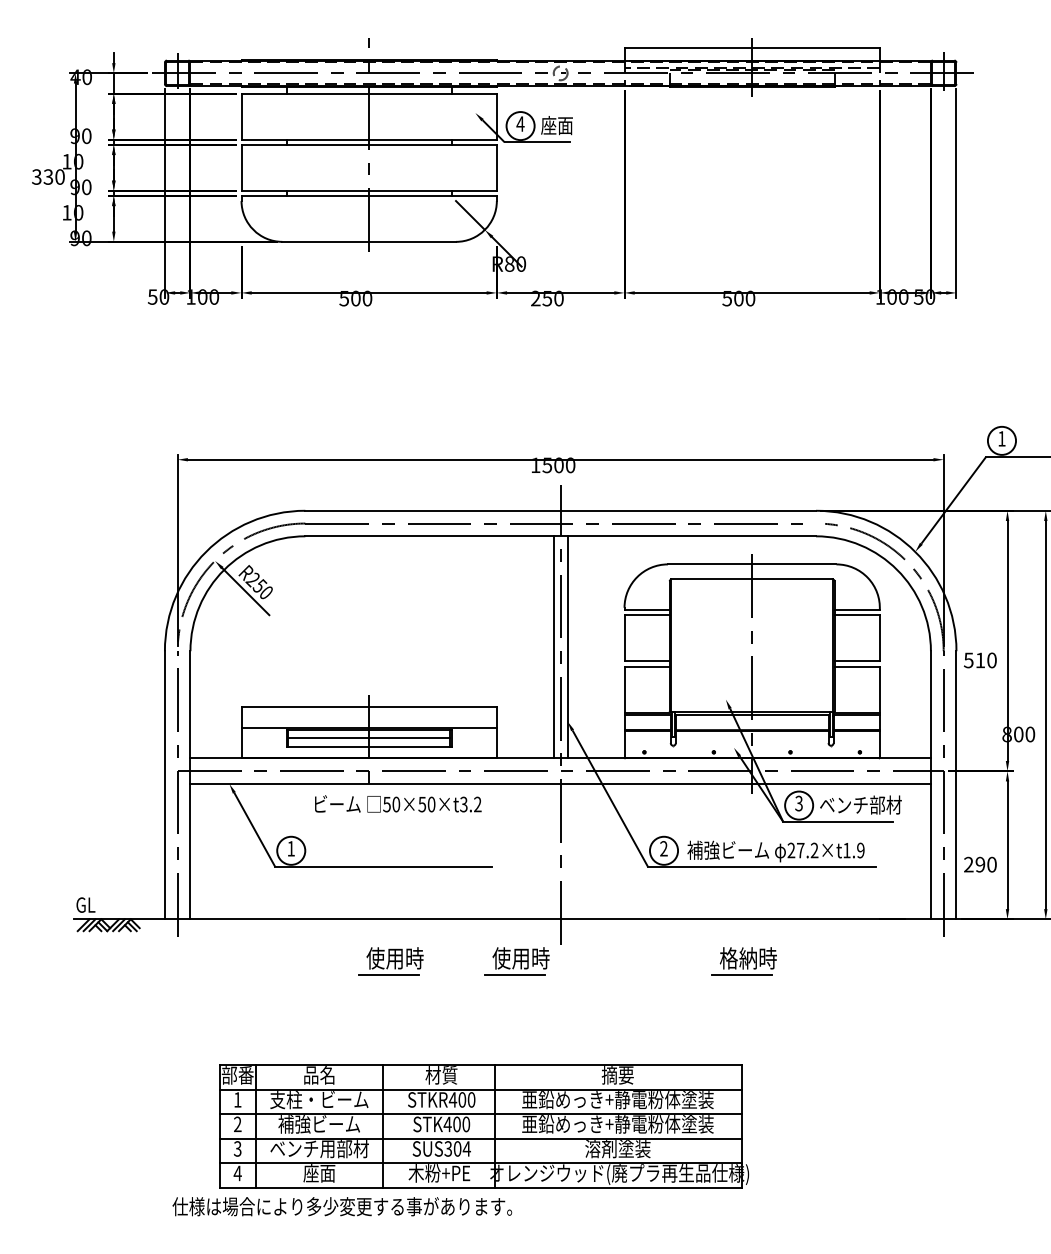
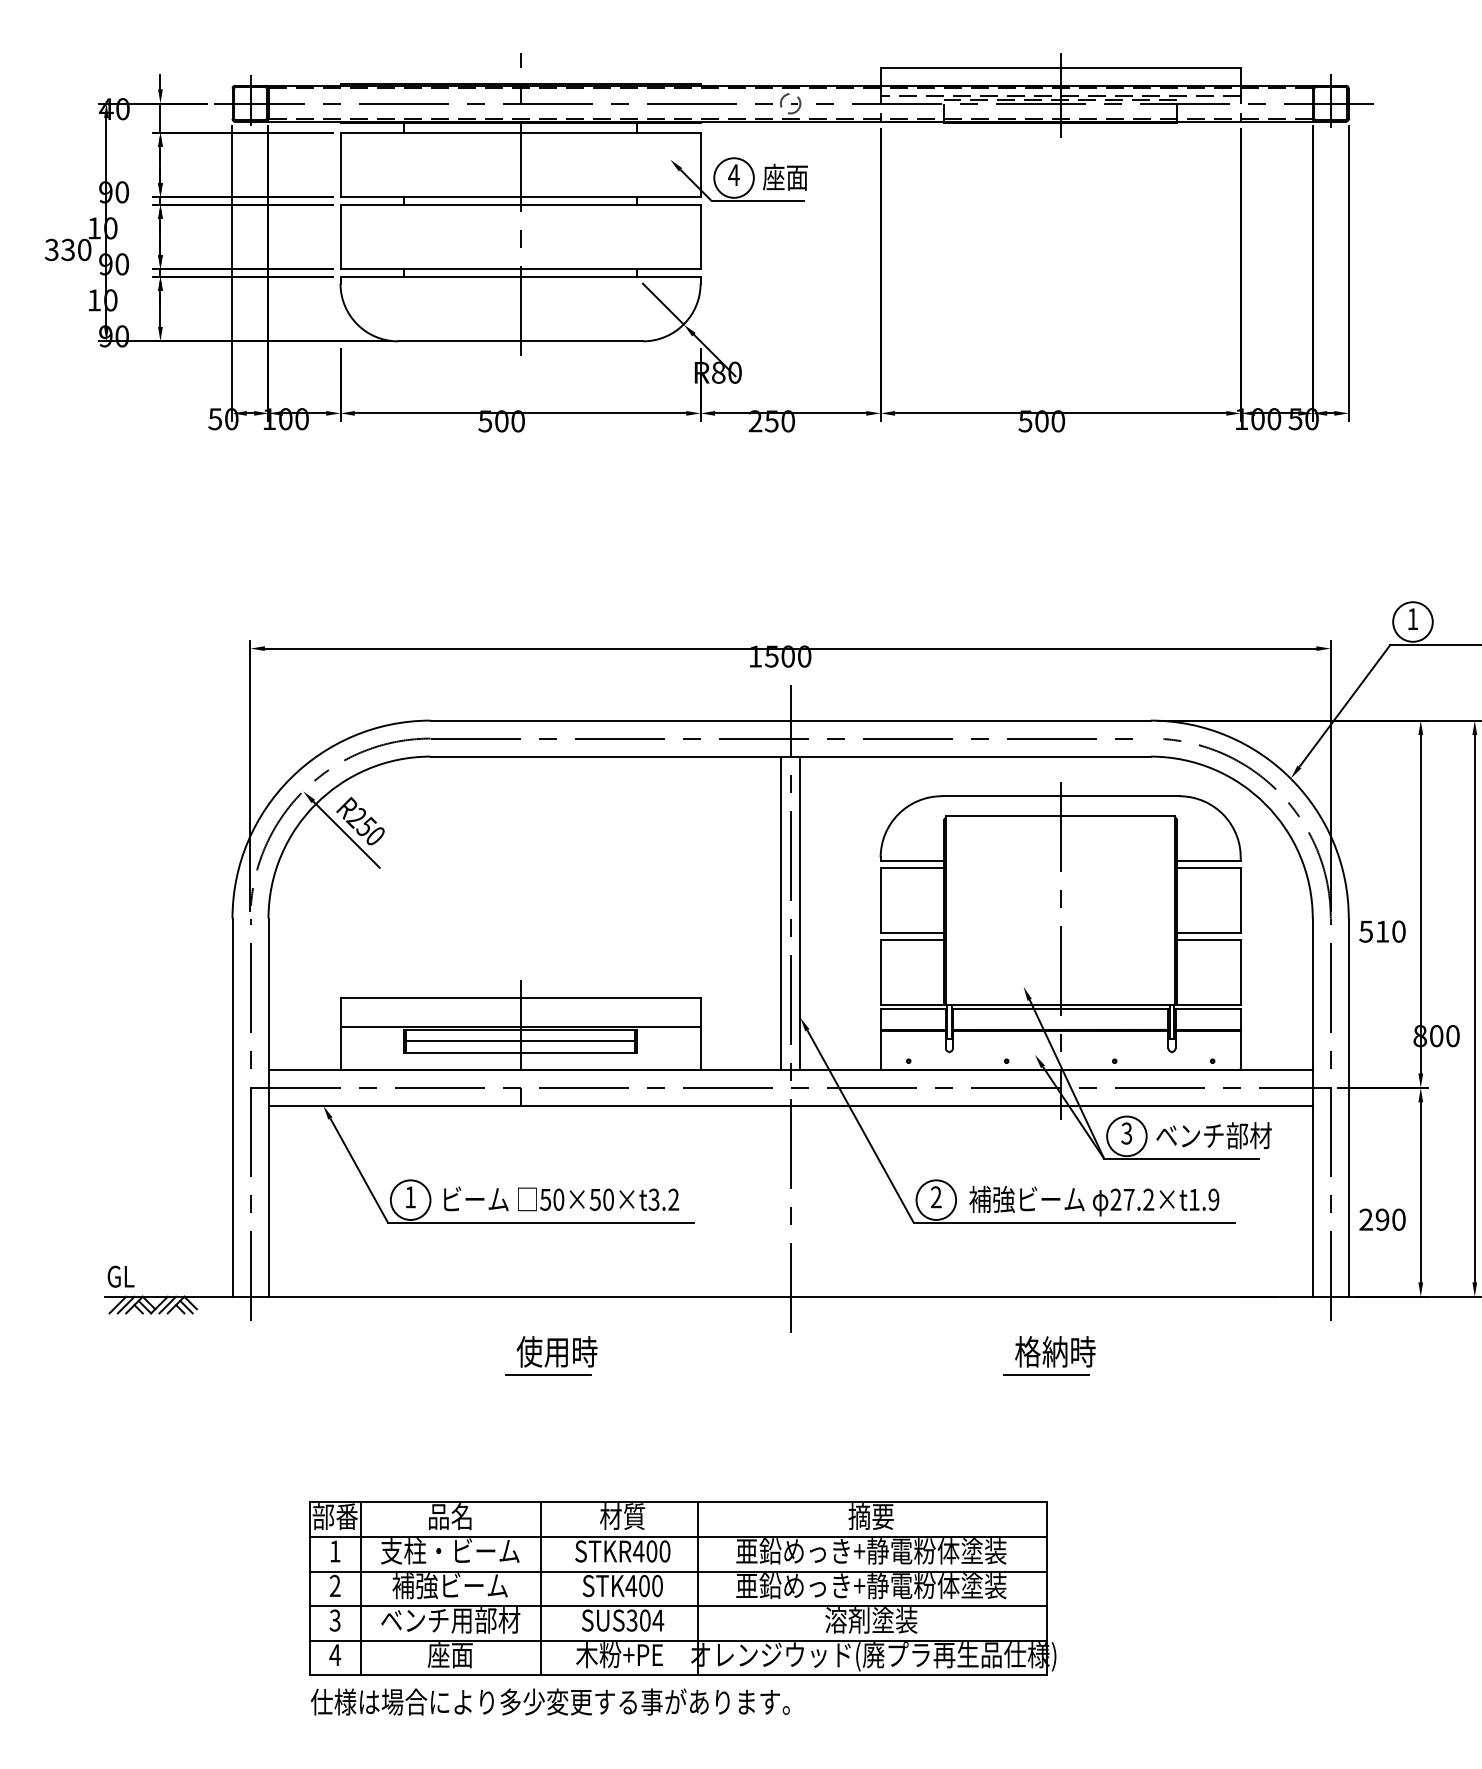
text: (398, 803) -> (561, 1198), moved
part: (516, 961) -> (728, 1356), removed
text: (342, 1206) -> (550, 1701), moved

